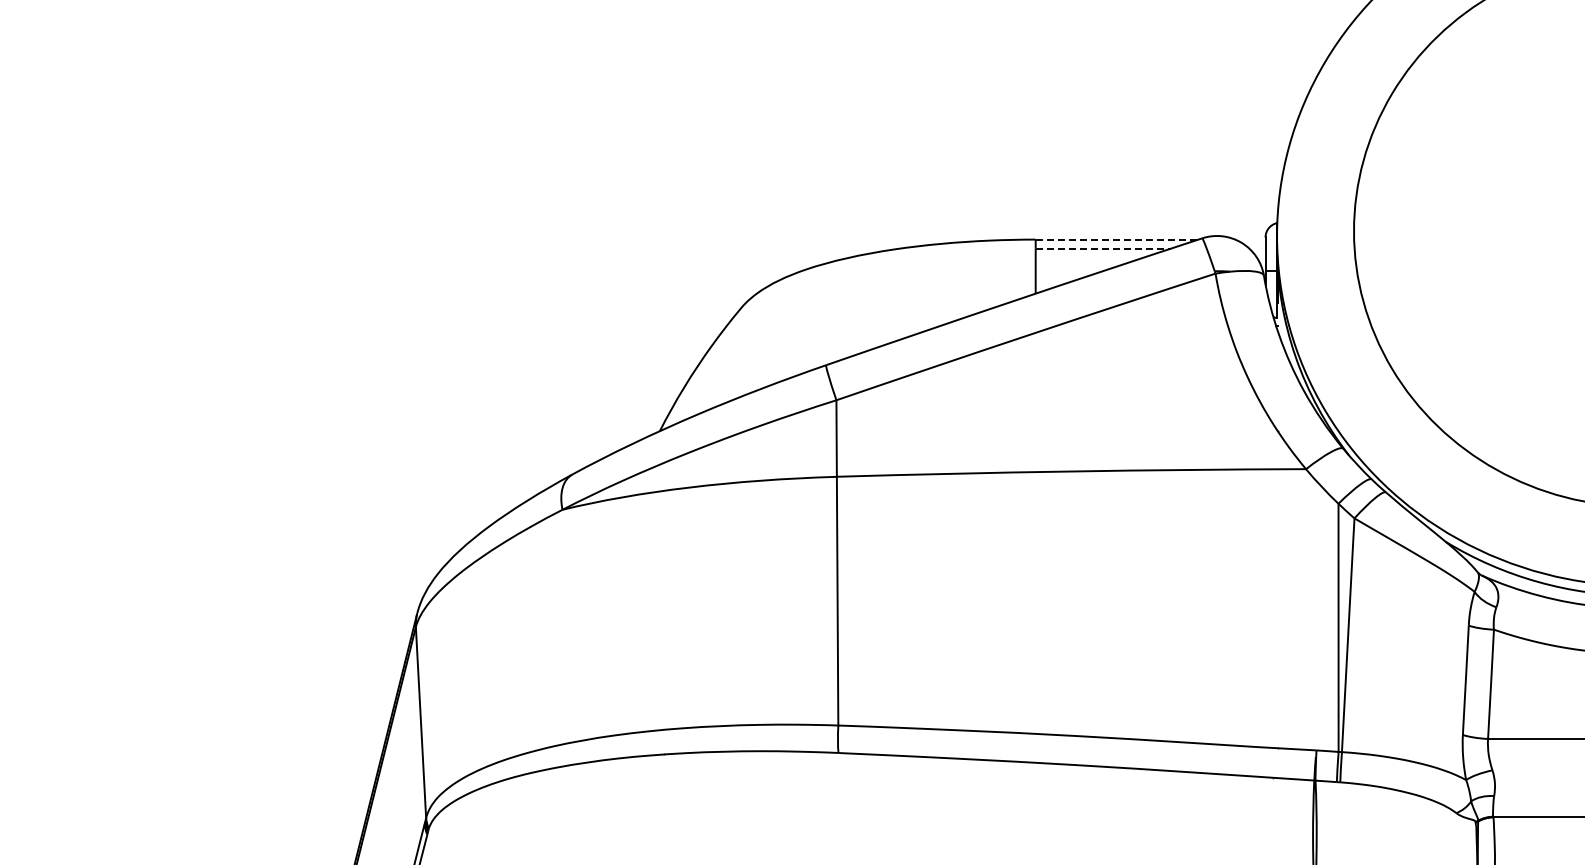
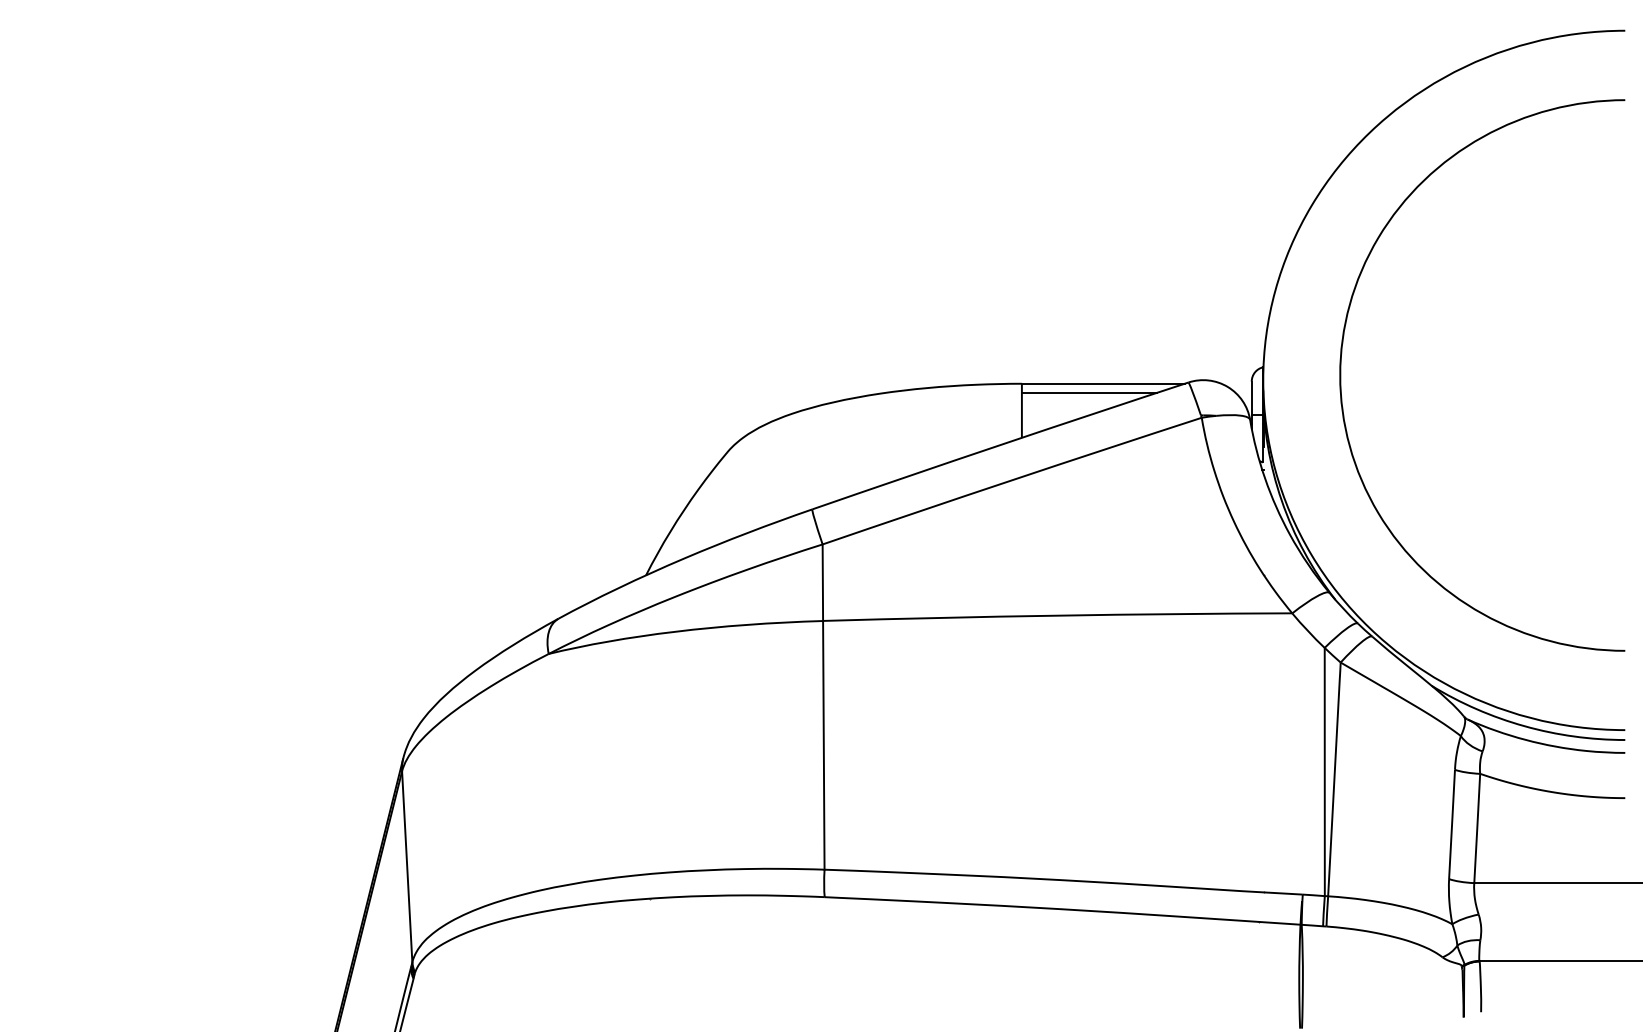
line: (1117, 239) -> (1103, 383), dashed -> solid
line: (1103, 248) -> (1089, 392), dashed -> solid

